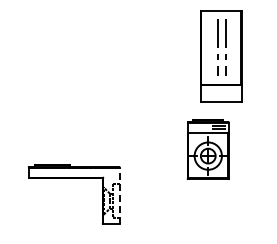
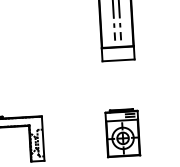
part: (207, 149) -> (122, 133), moved
line: (119, 195) -> (43, 138), dashed -> solid

